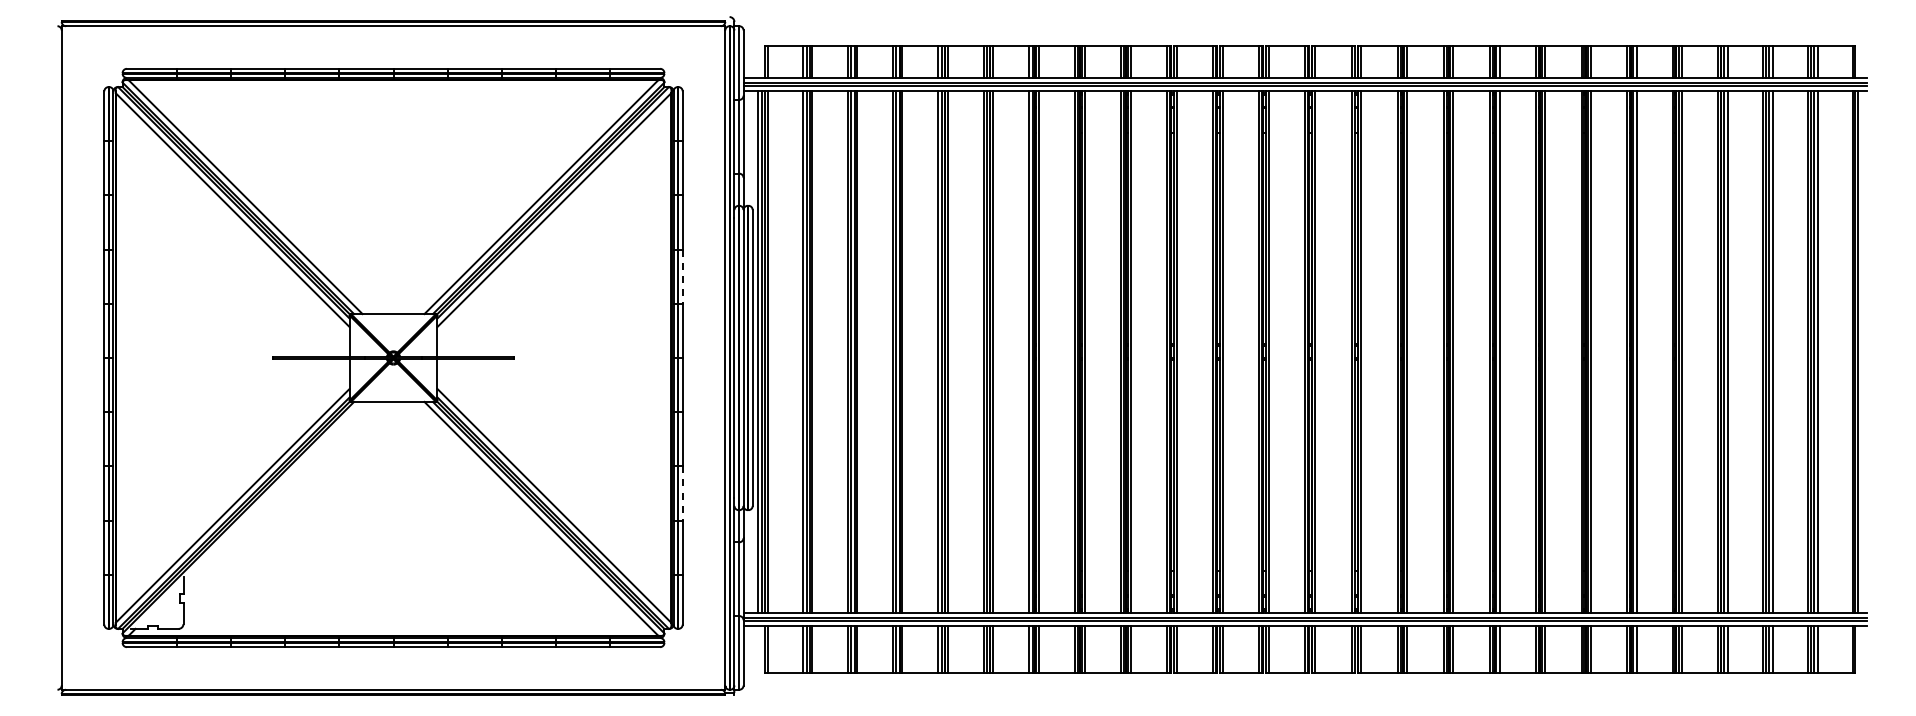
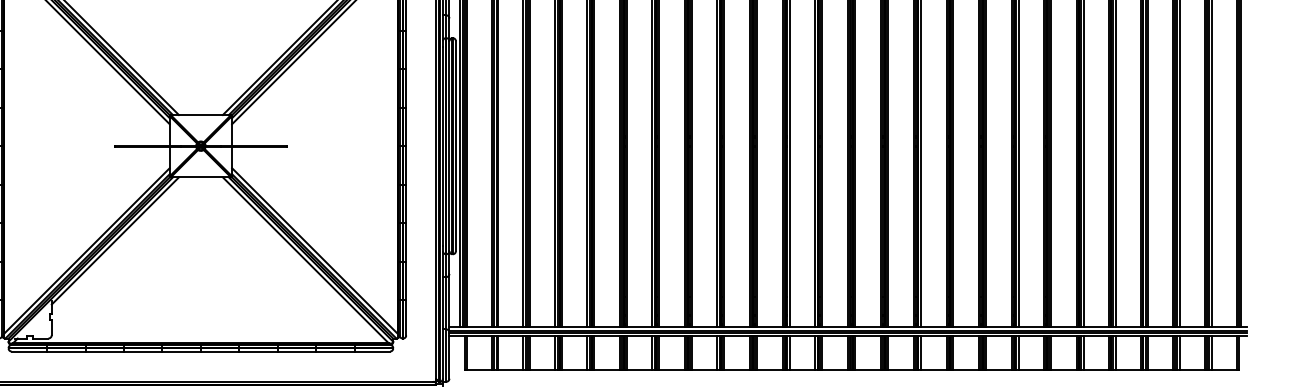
line: (682, 277) -> (406, 89), dashed -> solid
line: (272, 491) -> (115, 240), added
line: (682, 493) -> (406, 242), dashed -> solid

